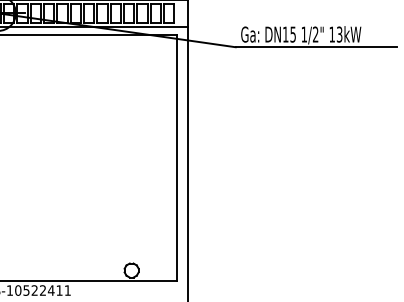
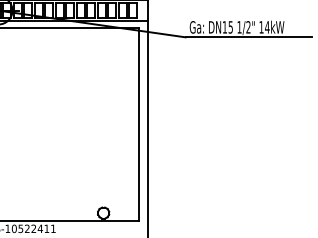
text: (339, 34) -> (267, 27), 13kW -> 14kW

